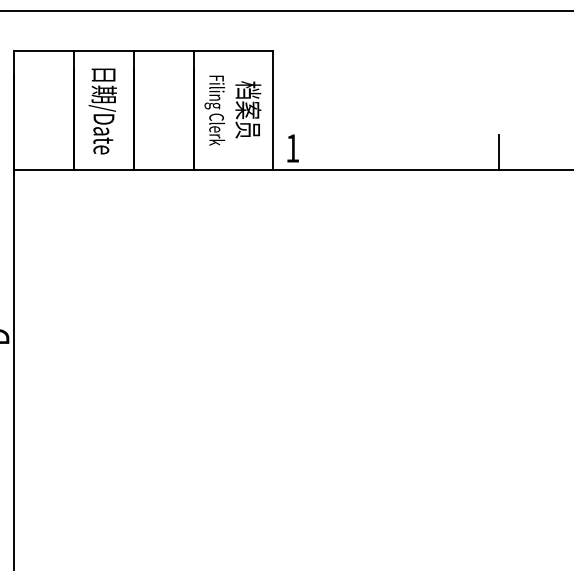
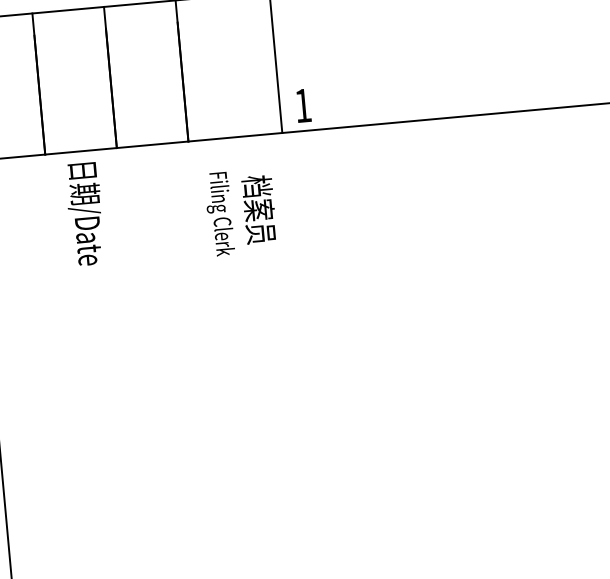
text: (232, 110) -> (240, 212), moved
text: (102, 111) -> (84, 214), moved
line: (499, 152) -> (549, 88), removed

